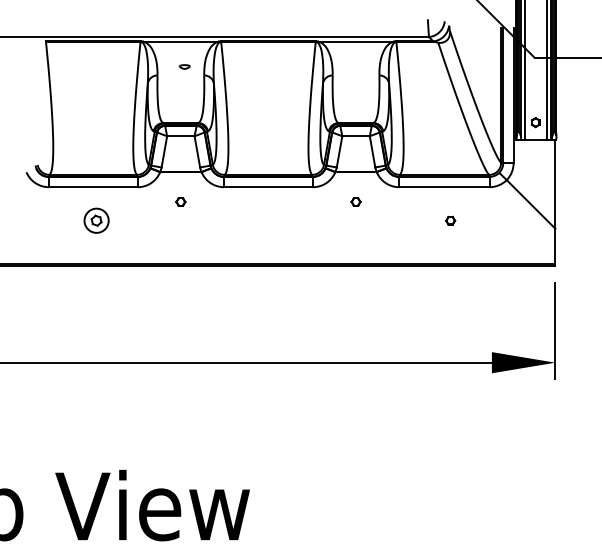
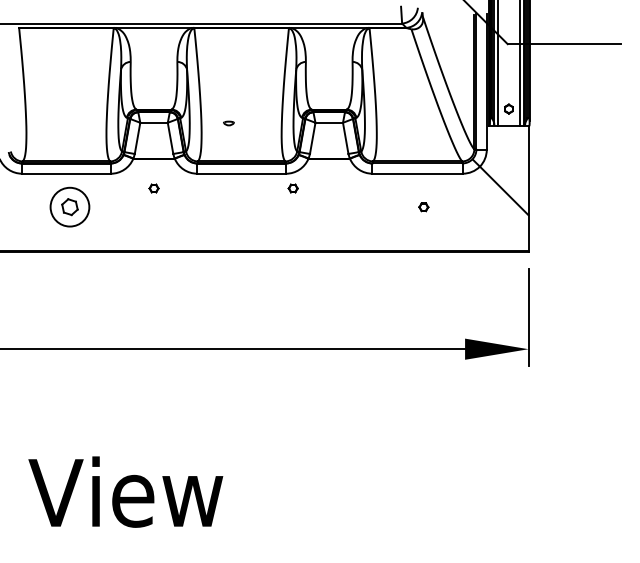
part: (184, 66) -> (228, 123), moved
part: (355, 201) -> (292, 188), moved
part: (96, 220) -> (69, 207), size x1.6

